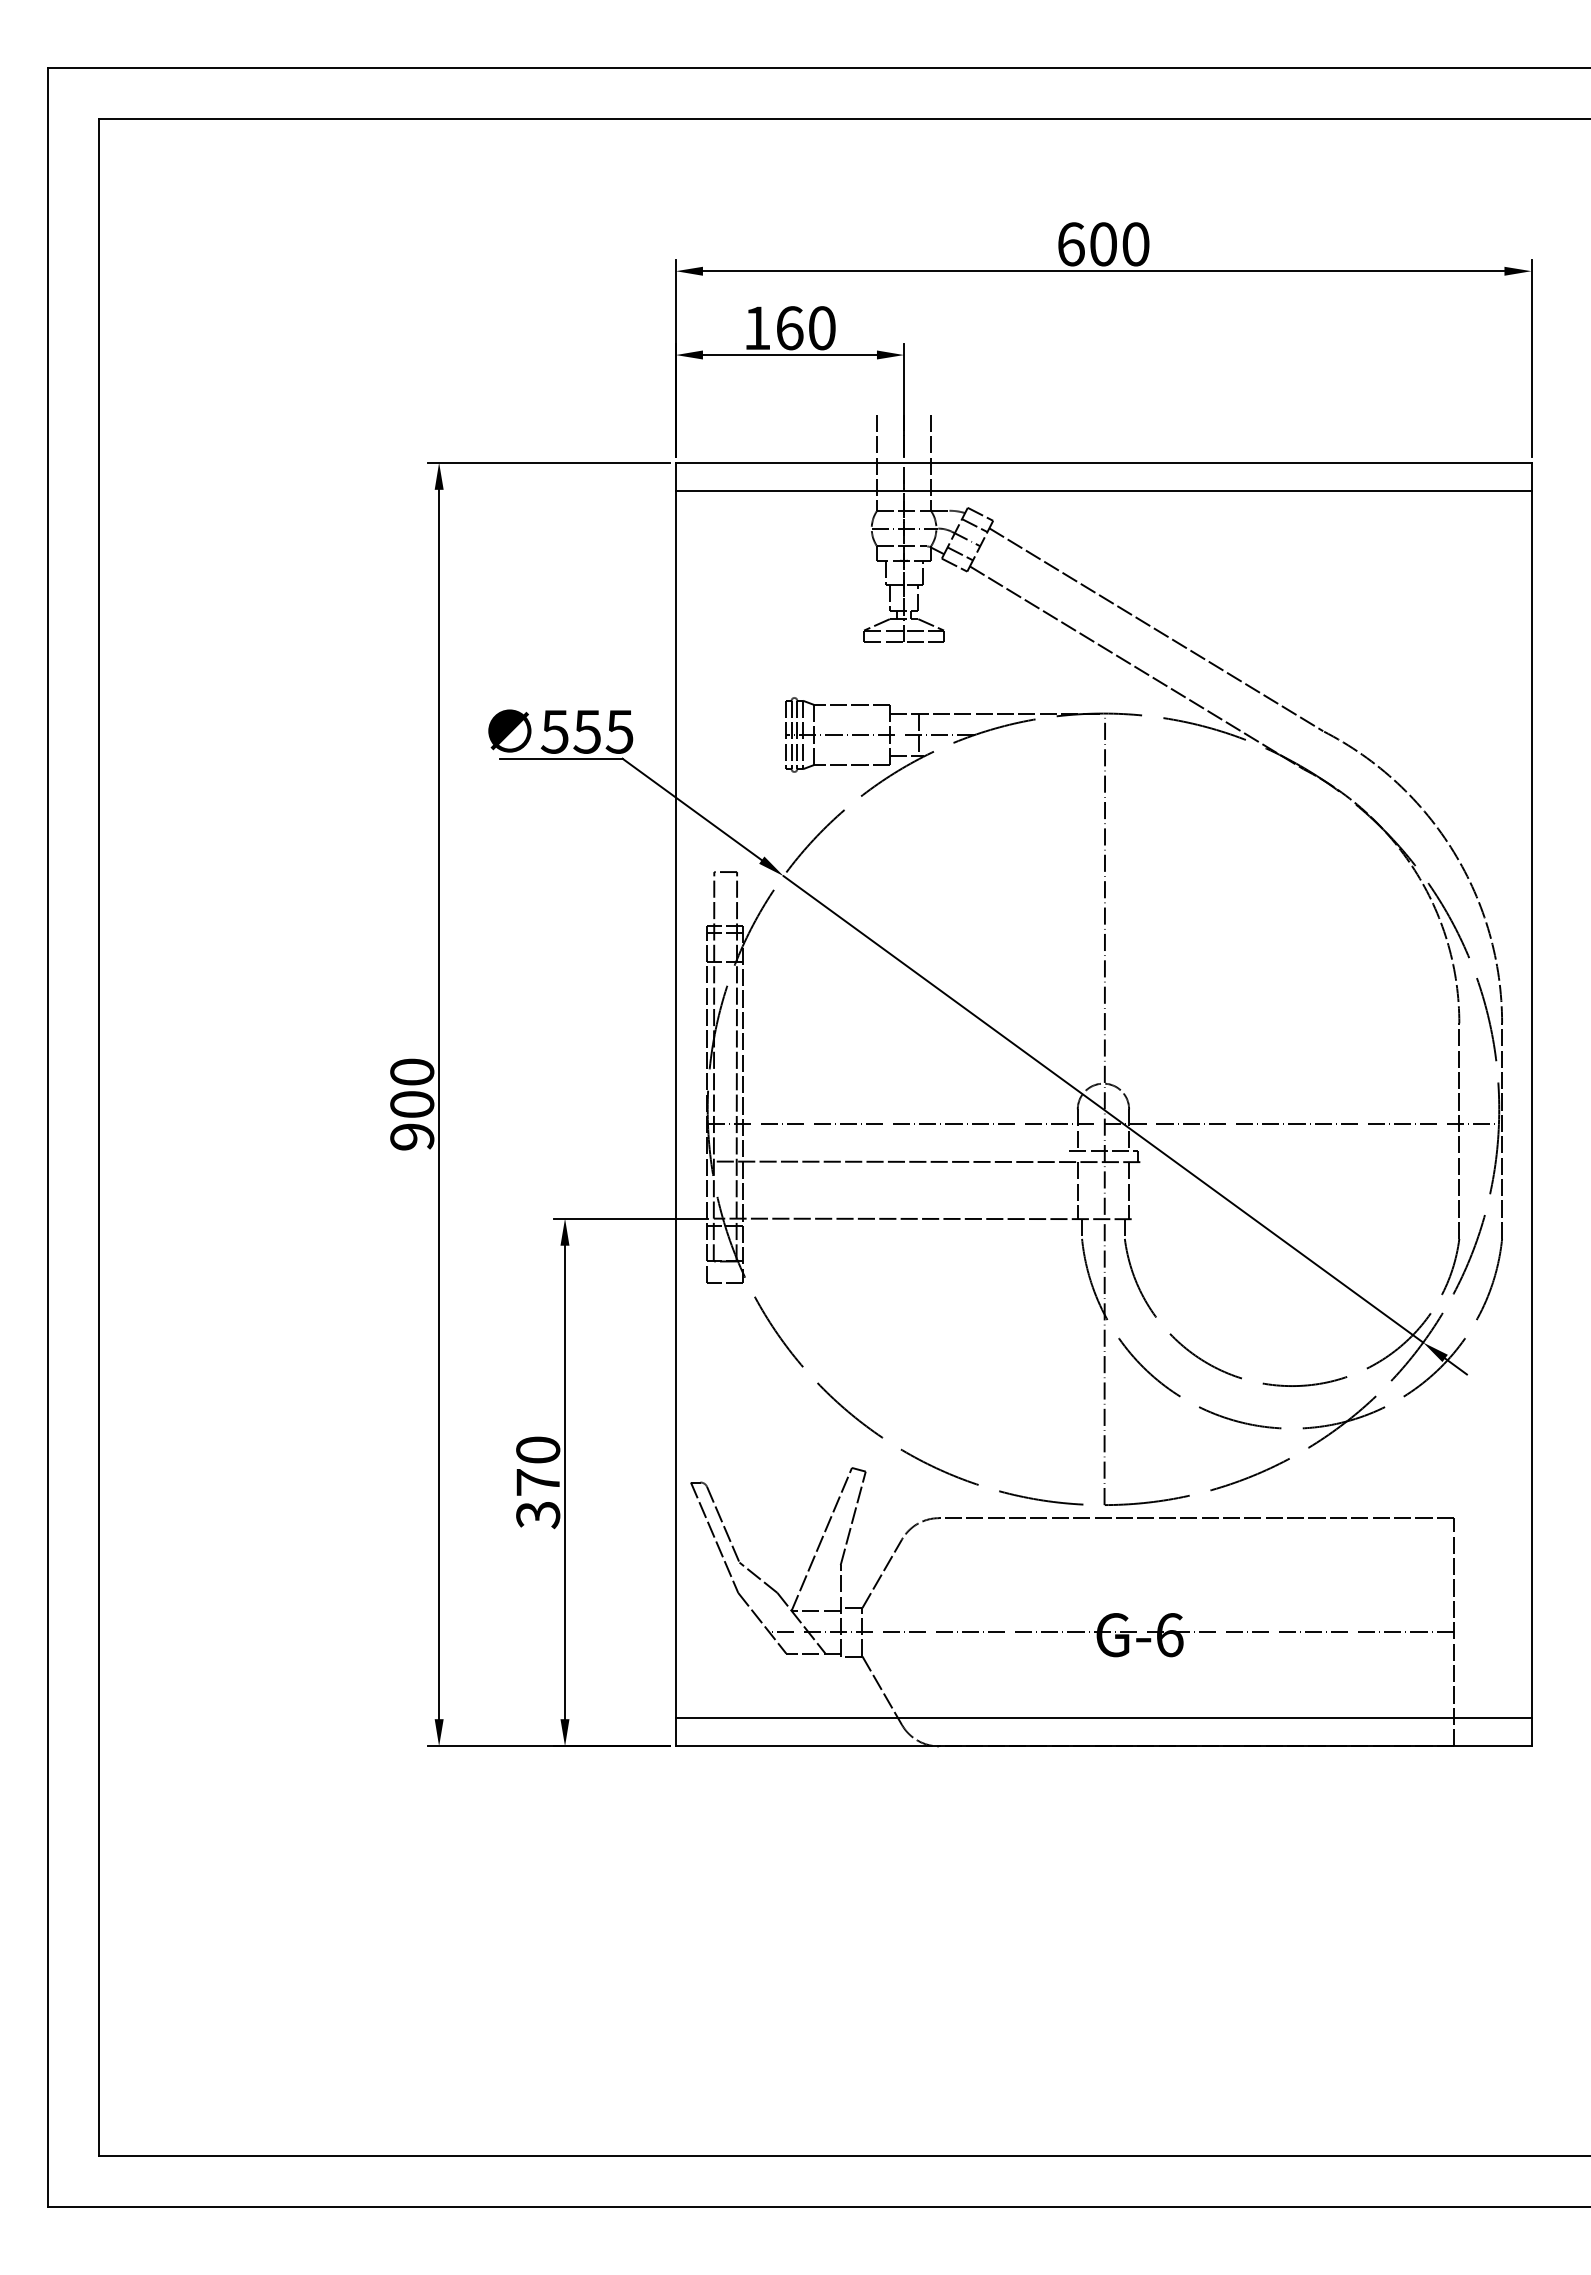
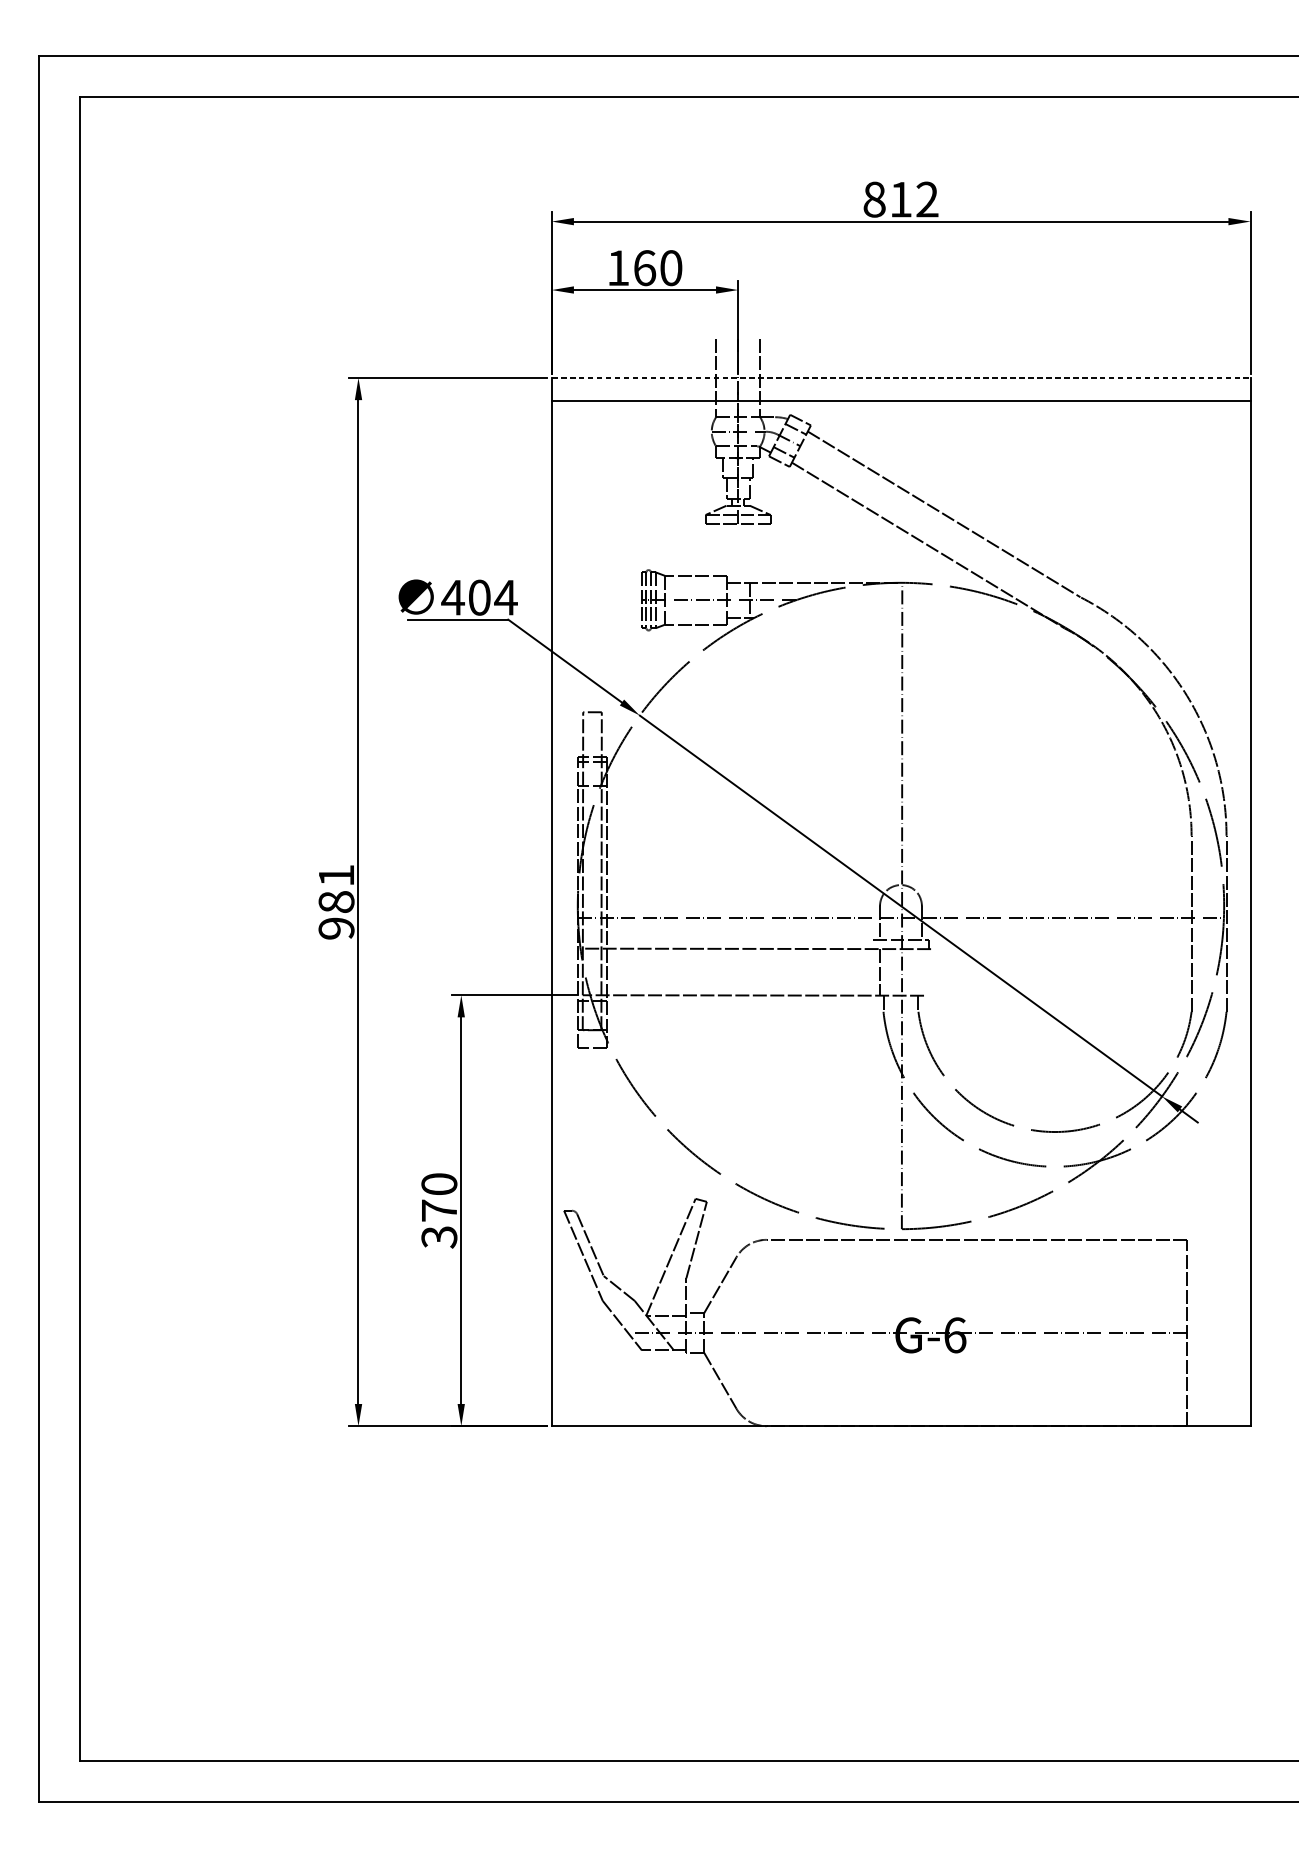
text: (1103, 244) -> (901, 199), 600 -> 812
line: (1103, 462) -> (901, 377), solid -> dashed
text: (587, 731) -> (479, 597), 555 -> 404
text: (412, 1087) -> (336, 888), 900 -> 981
line: (1129, 1190) -> (922, 972), removed
line: (1103, 1717) -> (901, 1402), removed

